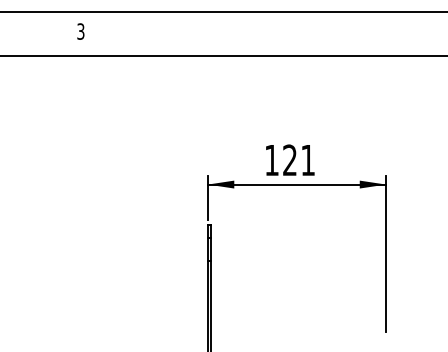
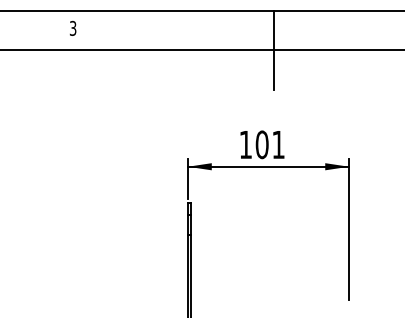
line: (302, 55) -> (273, 50), added
text: (290, 160) -> (262, 144), 121 -> 101

